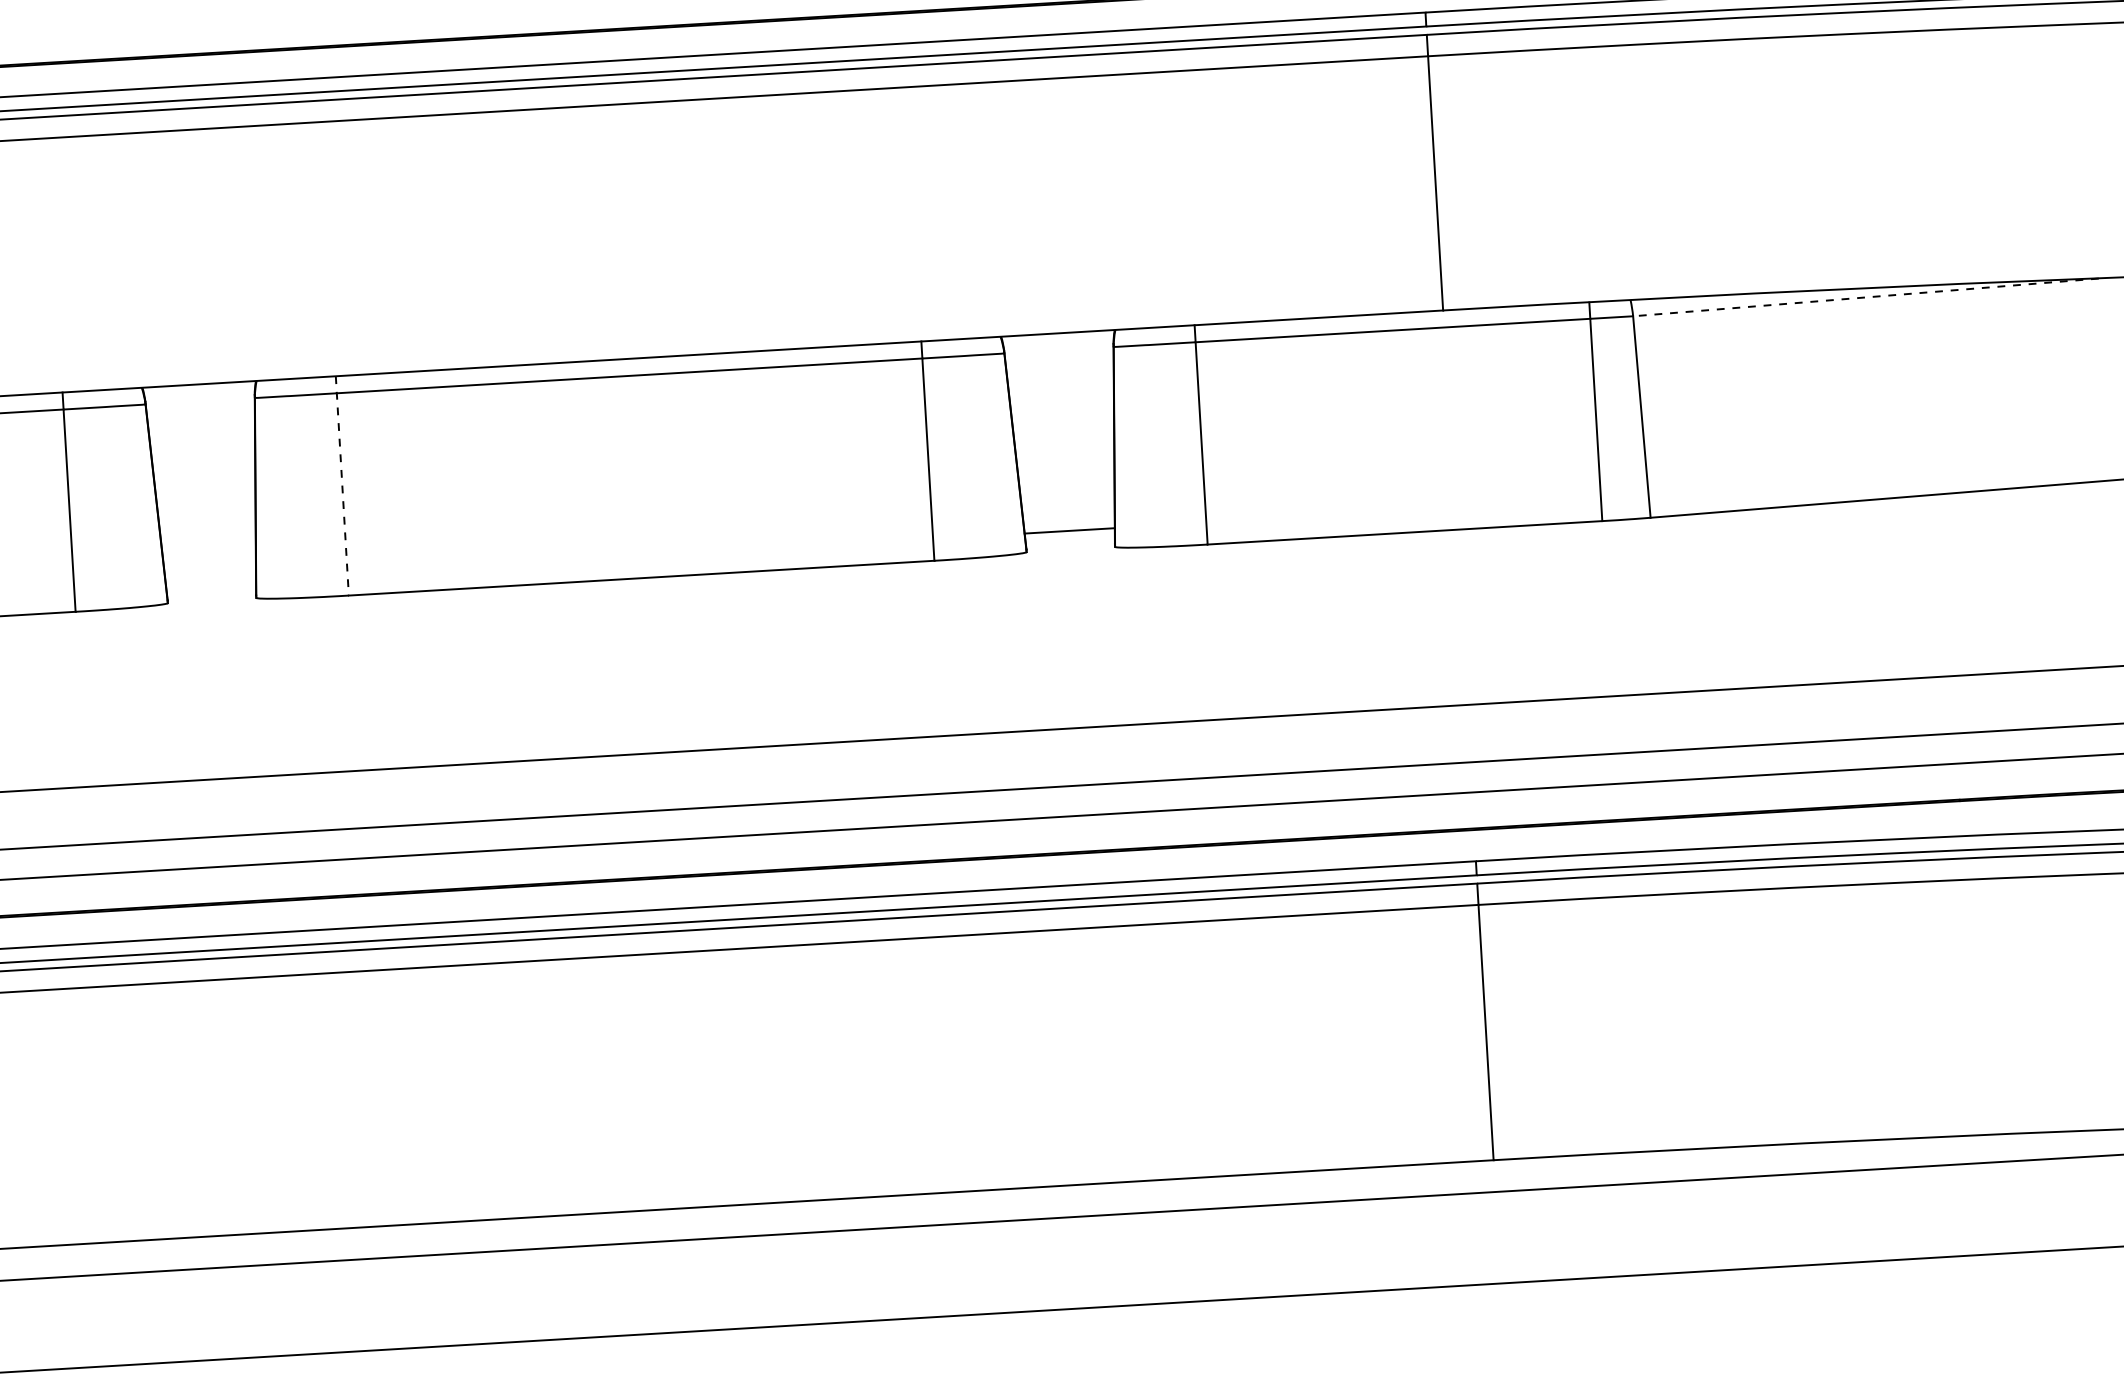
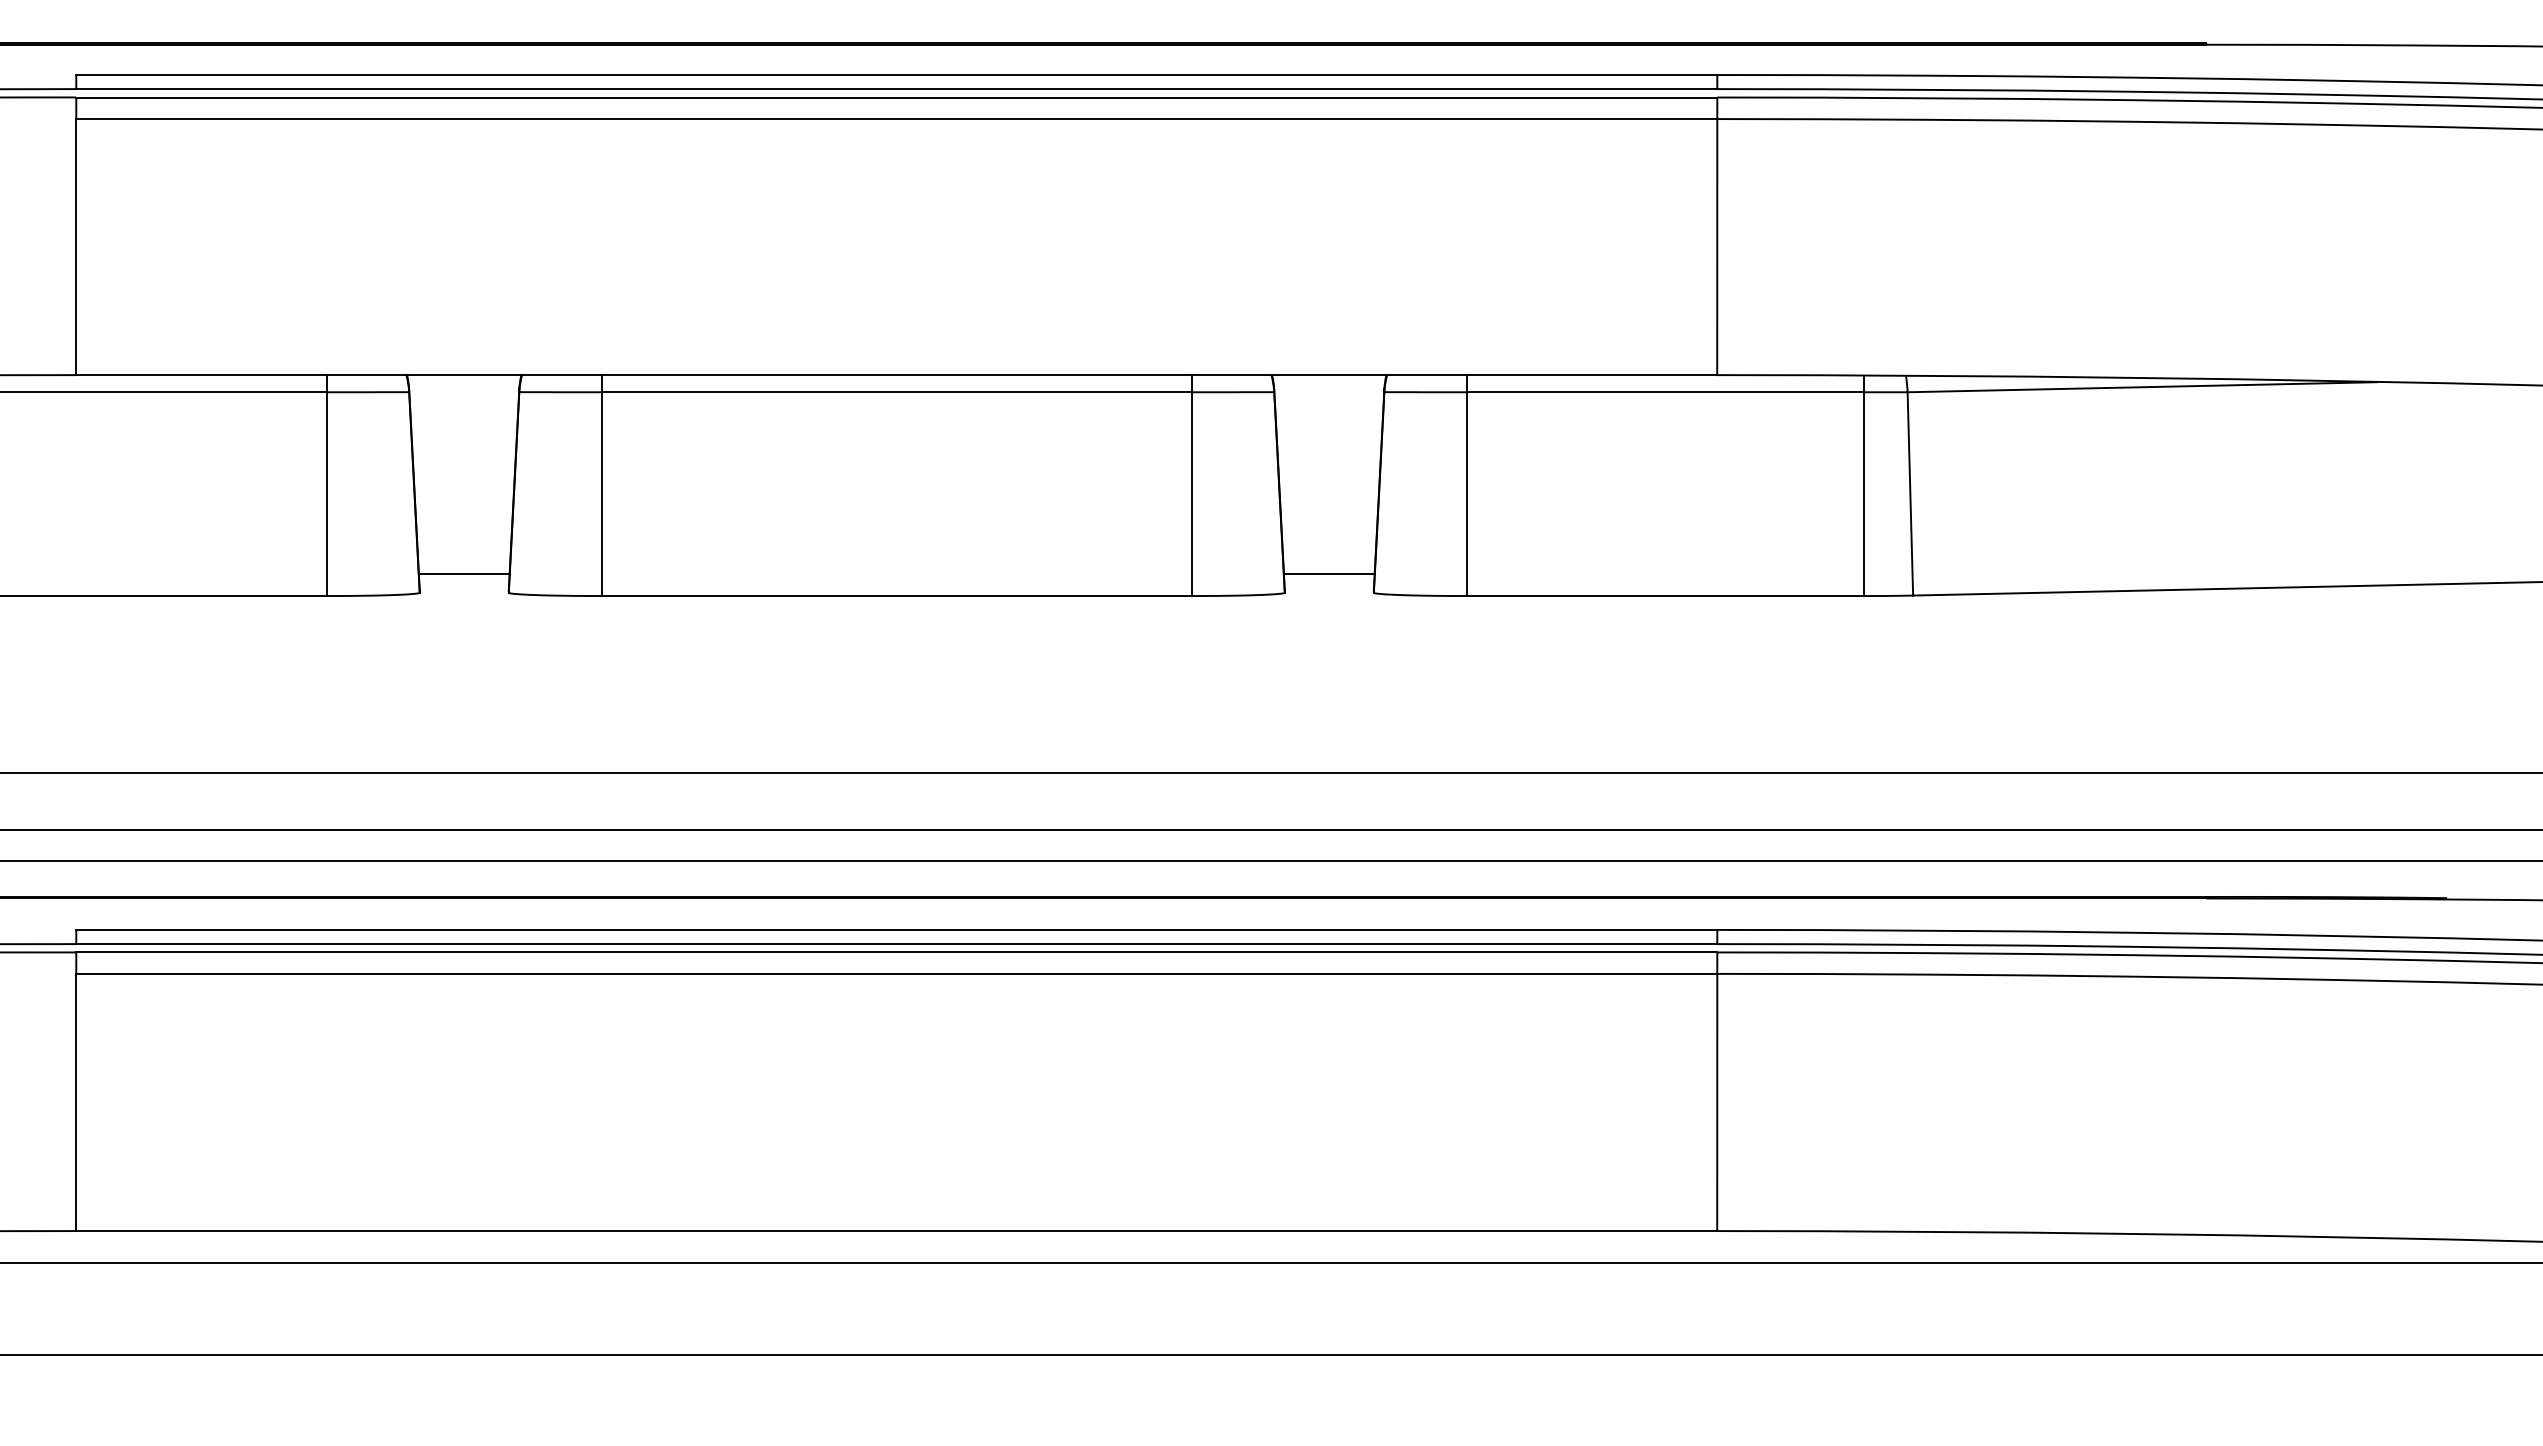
line: (1866, 297) -> (2142, 387), dashed -> solid
line: (342, 486) -> (601, 486), dashed -> solid
line: (210, 582) -> (463, 574), added

